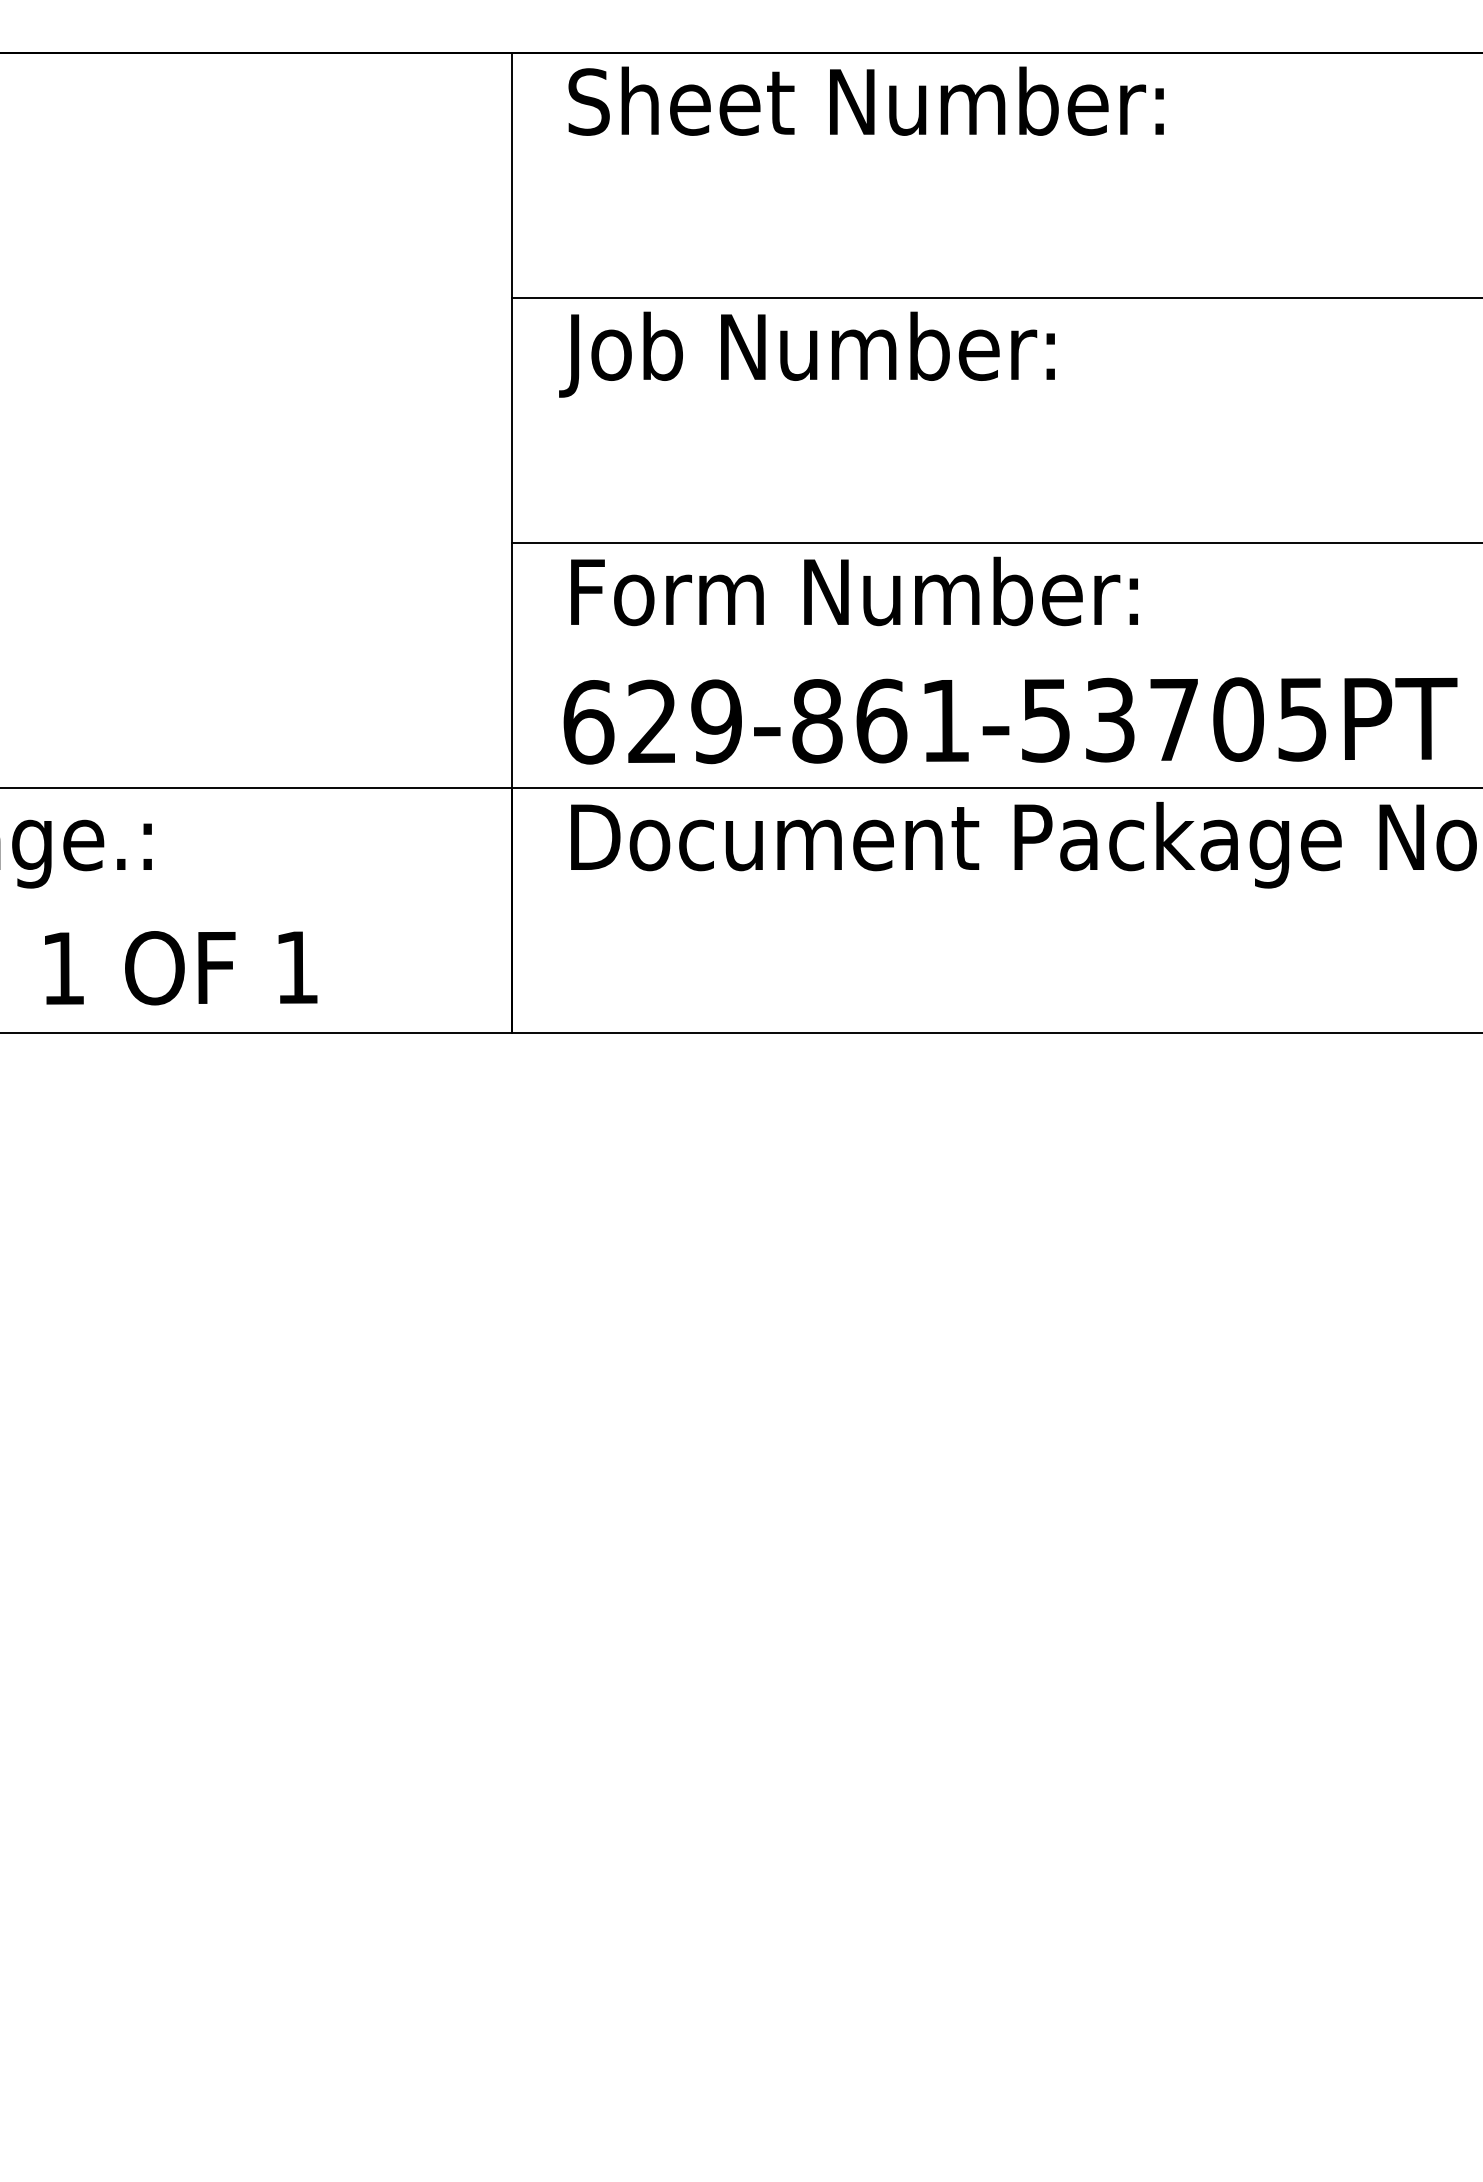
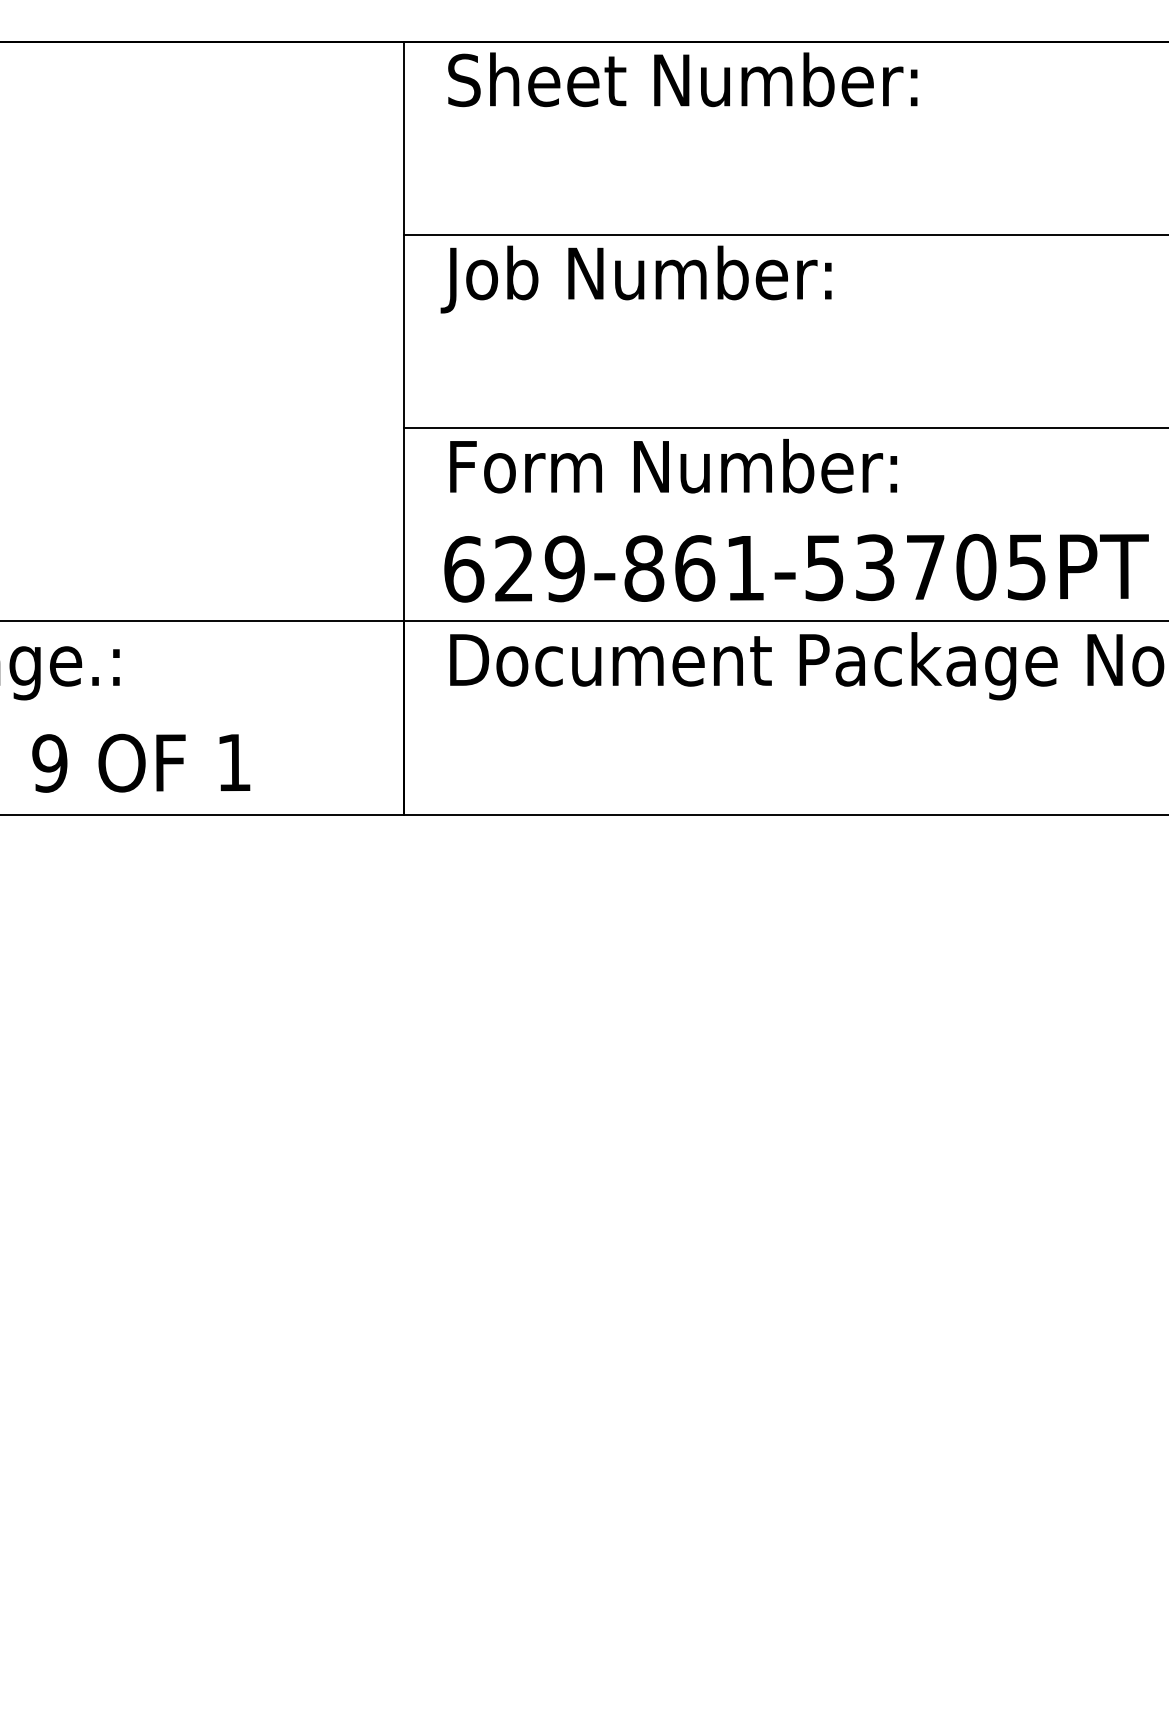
text: (63, 968) -> (50, 763), 1 -> 9

